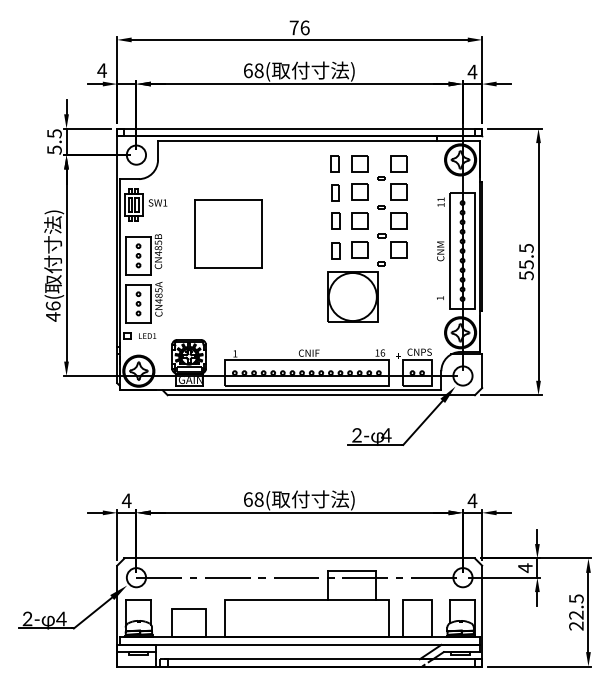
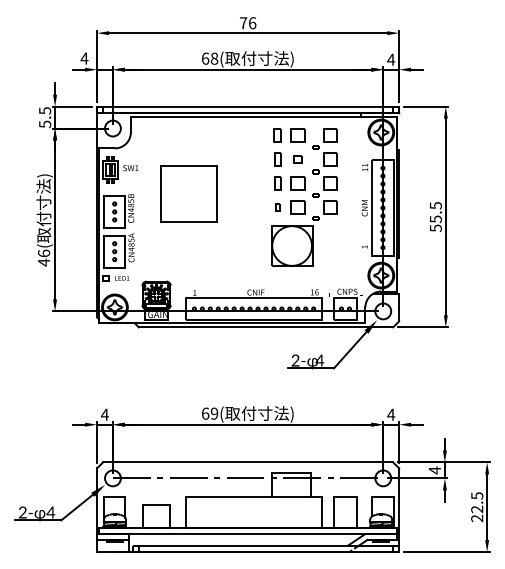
part: (359, 192) -> (297, 159), size x0.6
part: (335, 250) -> (277, 207), size x0.6
text: (259, 499) -> (214, 413), 68( -> 69(

